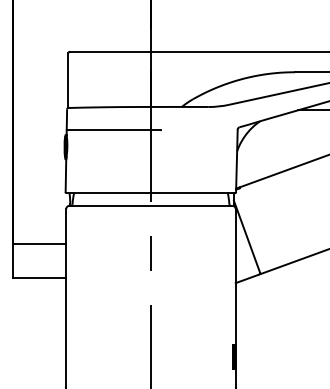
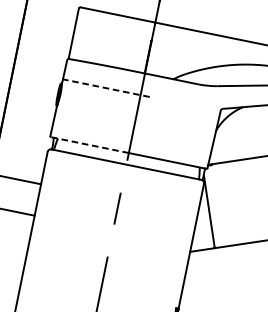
line: (113, 130) -> (106, 88), solid -> dashed
line: (108, 193) -> (89, 145), solid -> dashed

